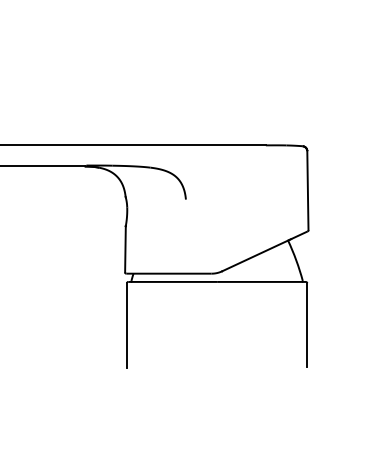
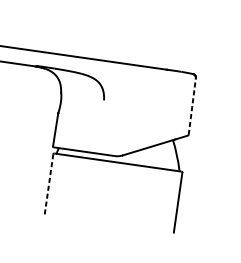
line: (307, 190) -> (192, 106), solid -> dashed
line: (127, 326) -> (49, 185), solid -> dashed

